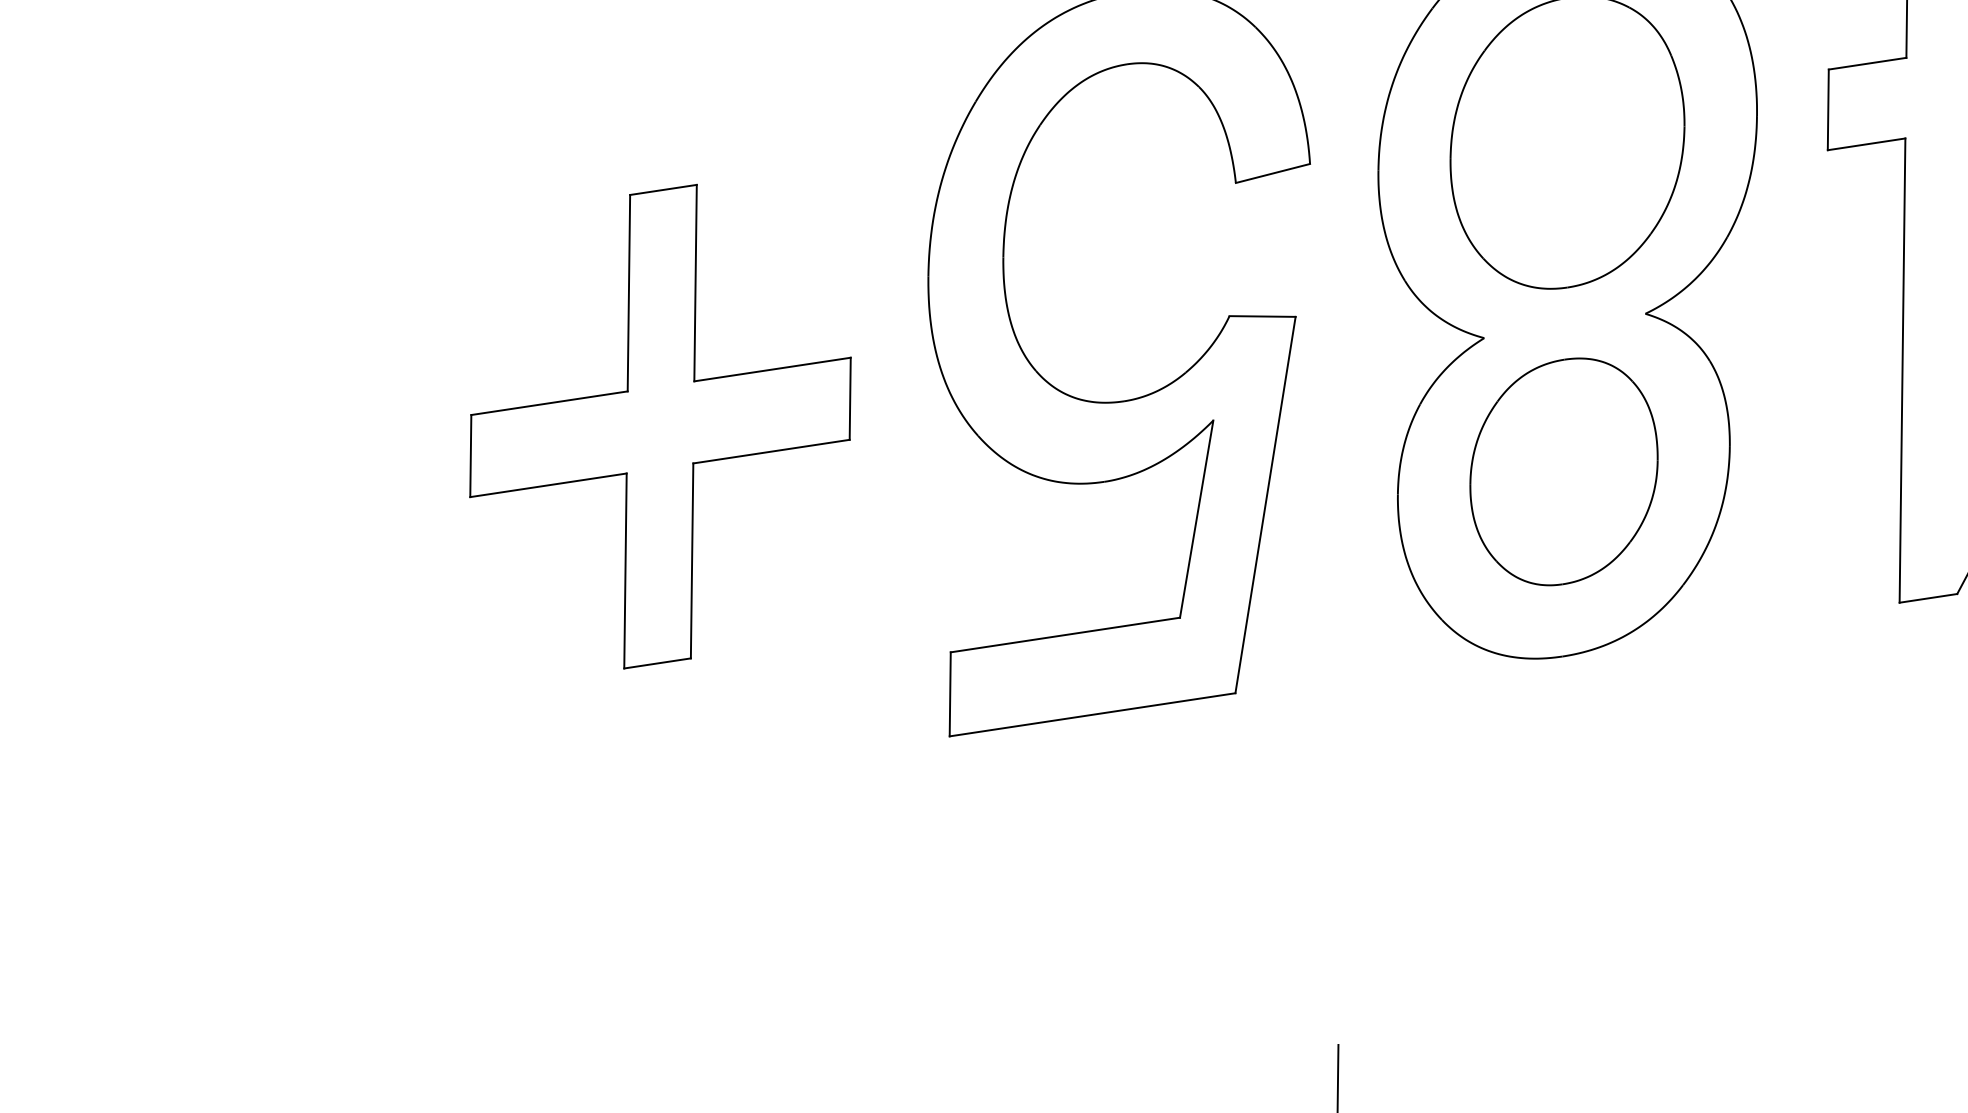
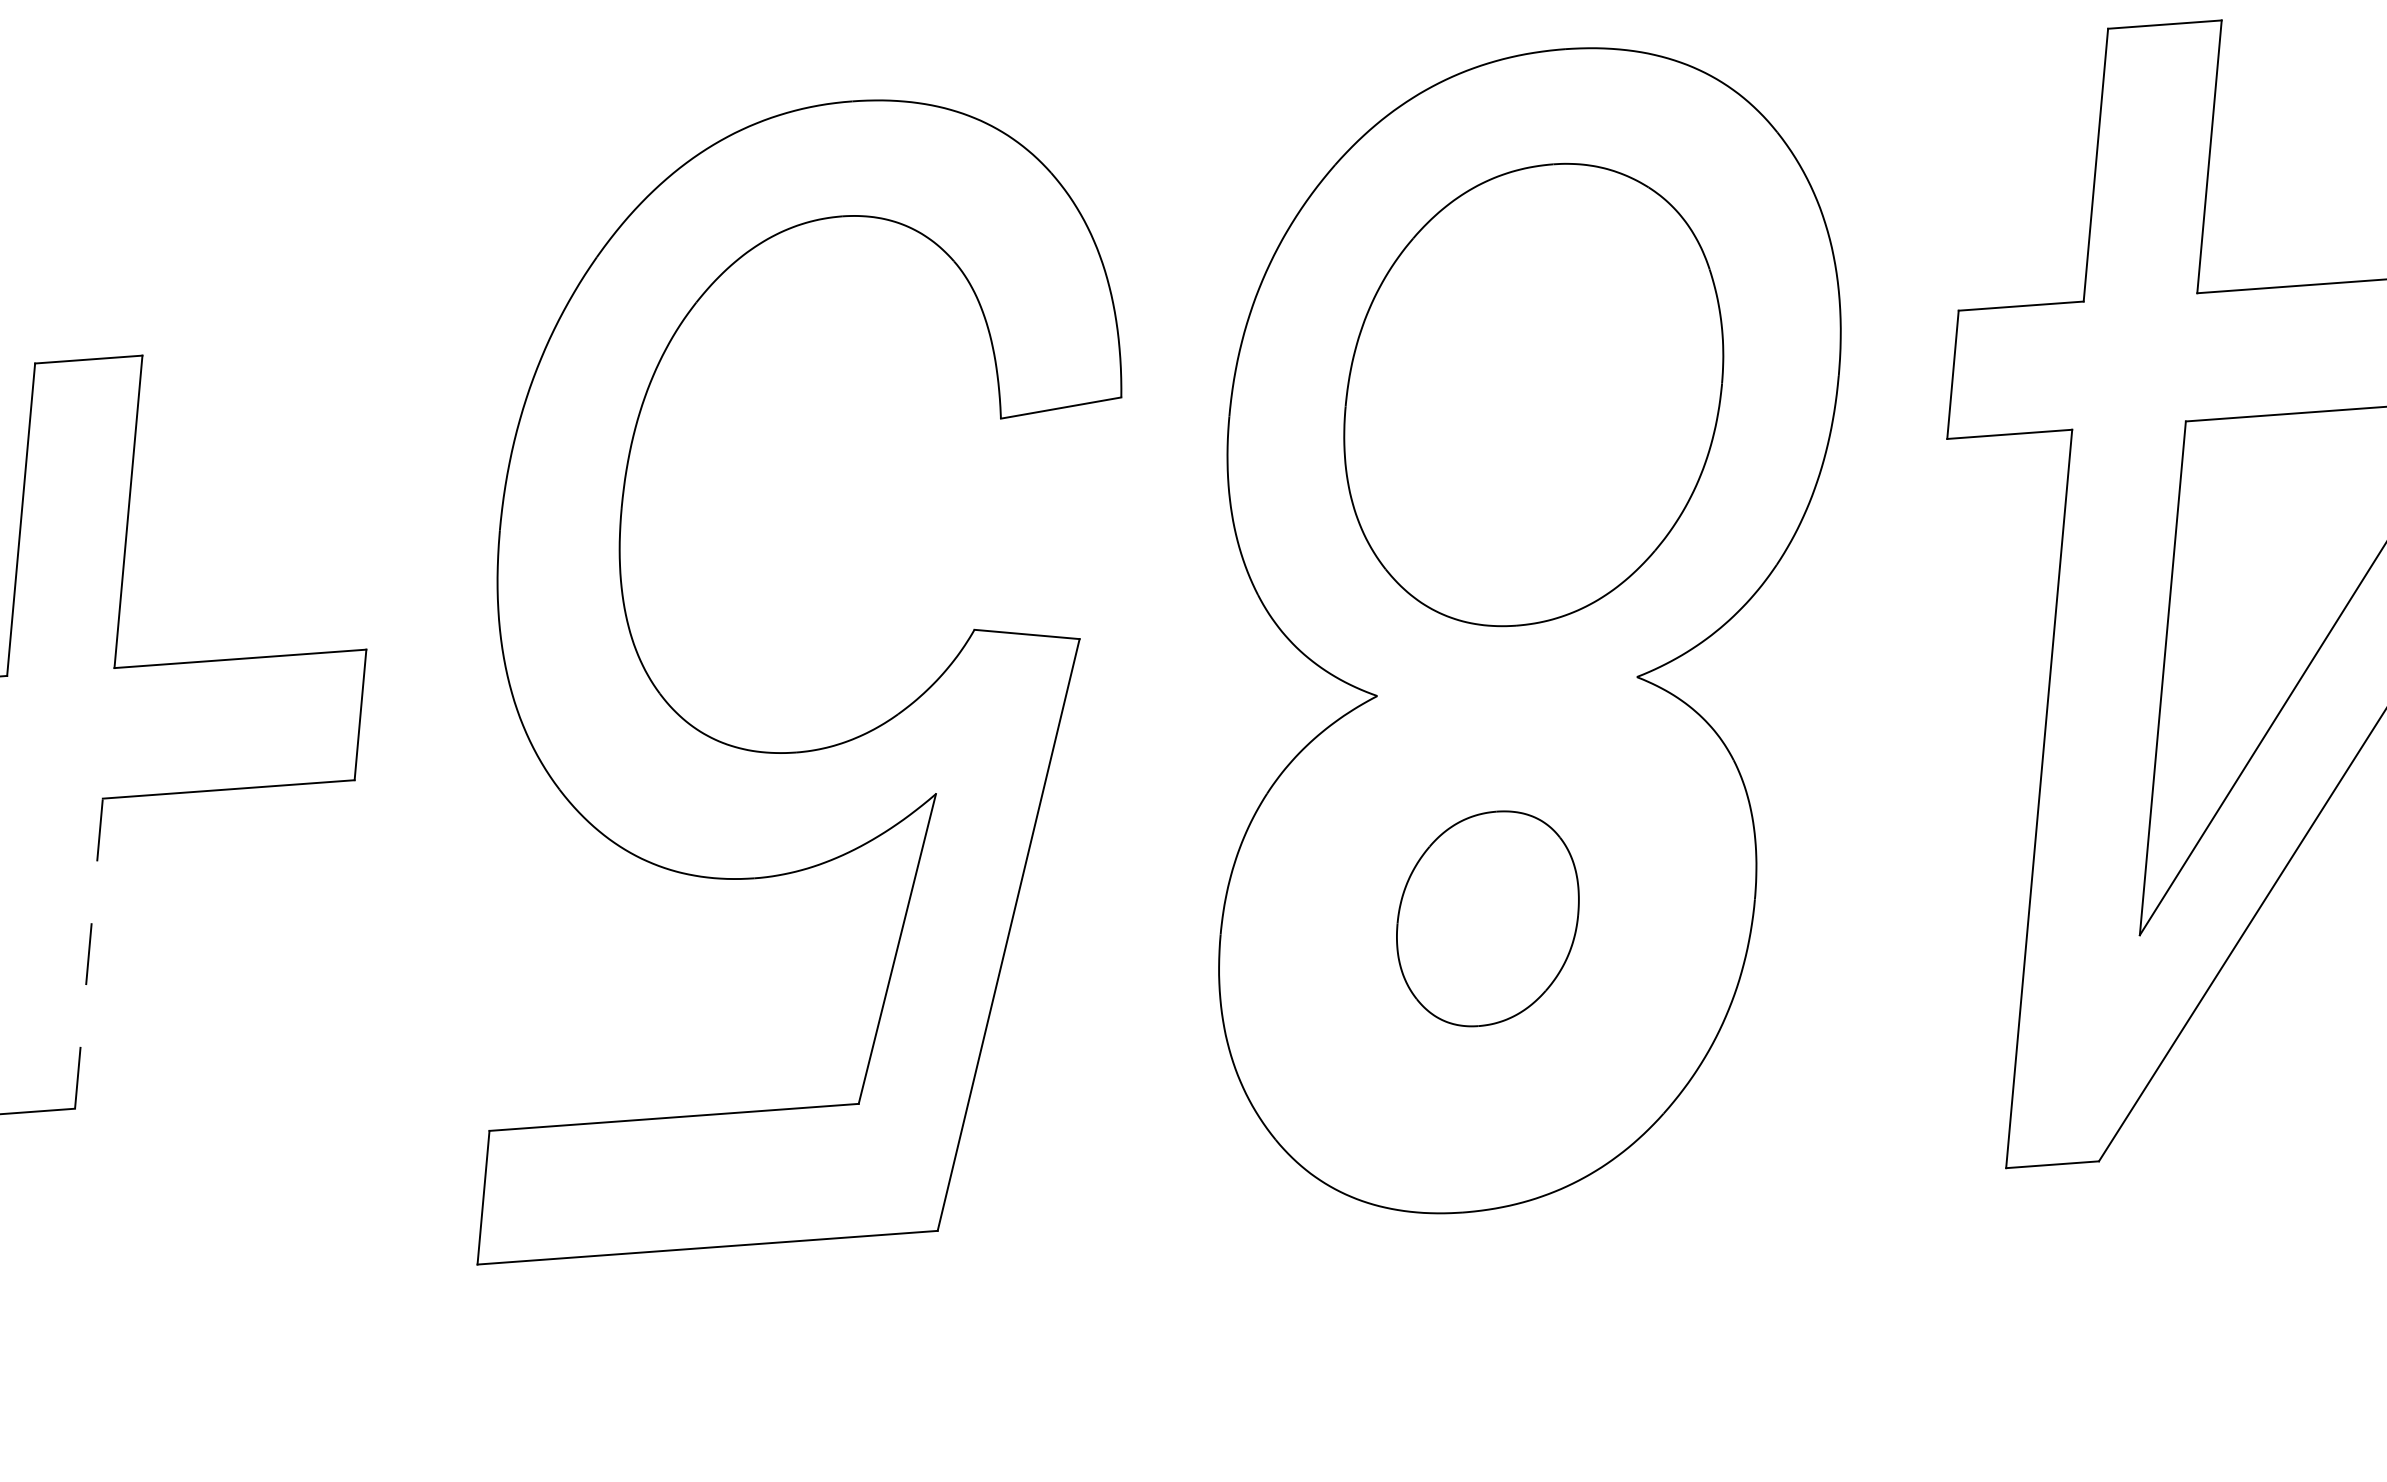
part: (1563, 471) -> (1487, 918), size x0.6
line: (692, 560) -> (89, 953), solid -> dashed

